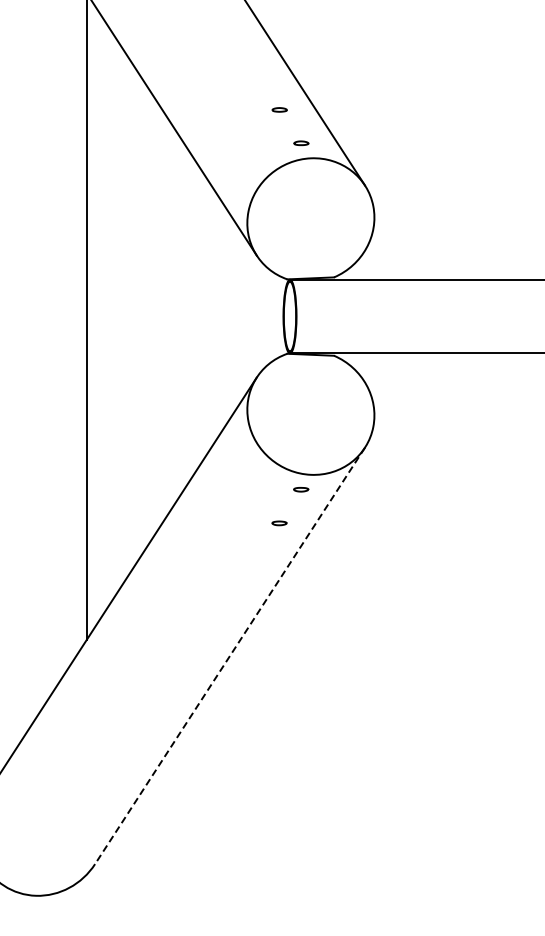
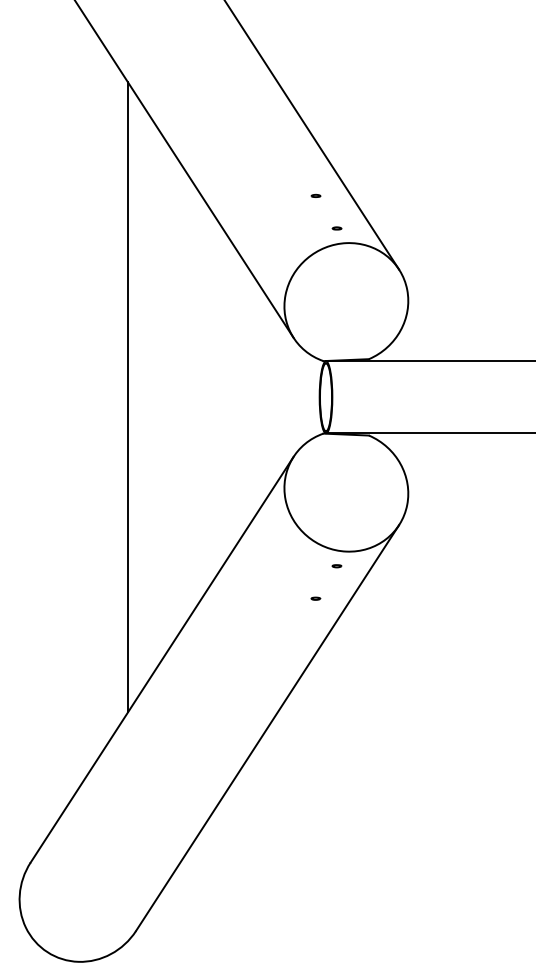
part: (279, 109) -> (315, 195), size x0.62
part: (300, 143) -> (336, 228), size x0.62
part: (300, 490) -> (336, 566), size x0.62
part: (279, 522) -> (315, 598), size x0.62
line: (229, 656) -> (267, 728), dashed -> solid

